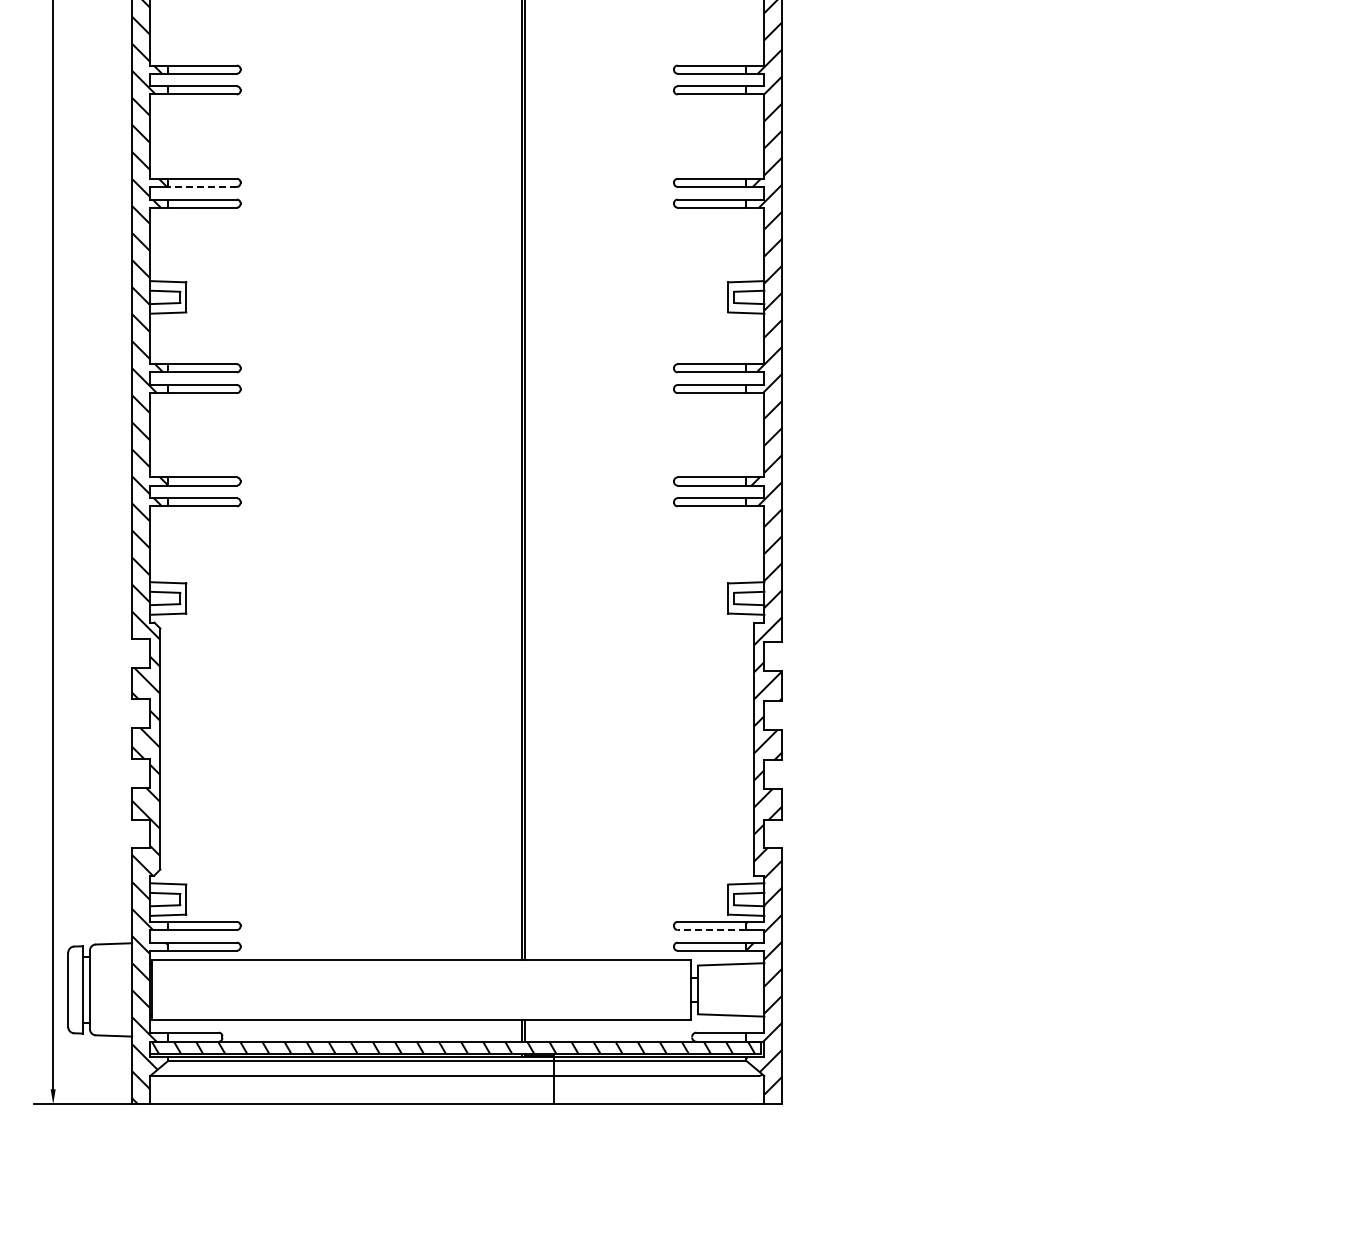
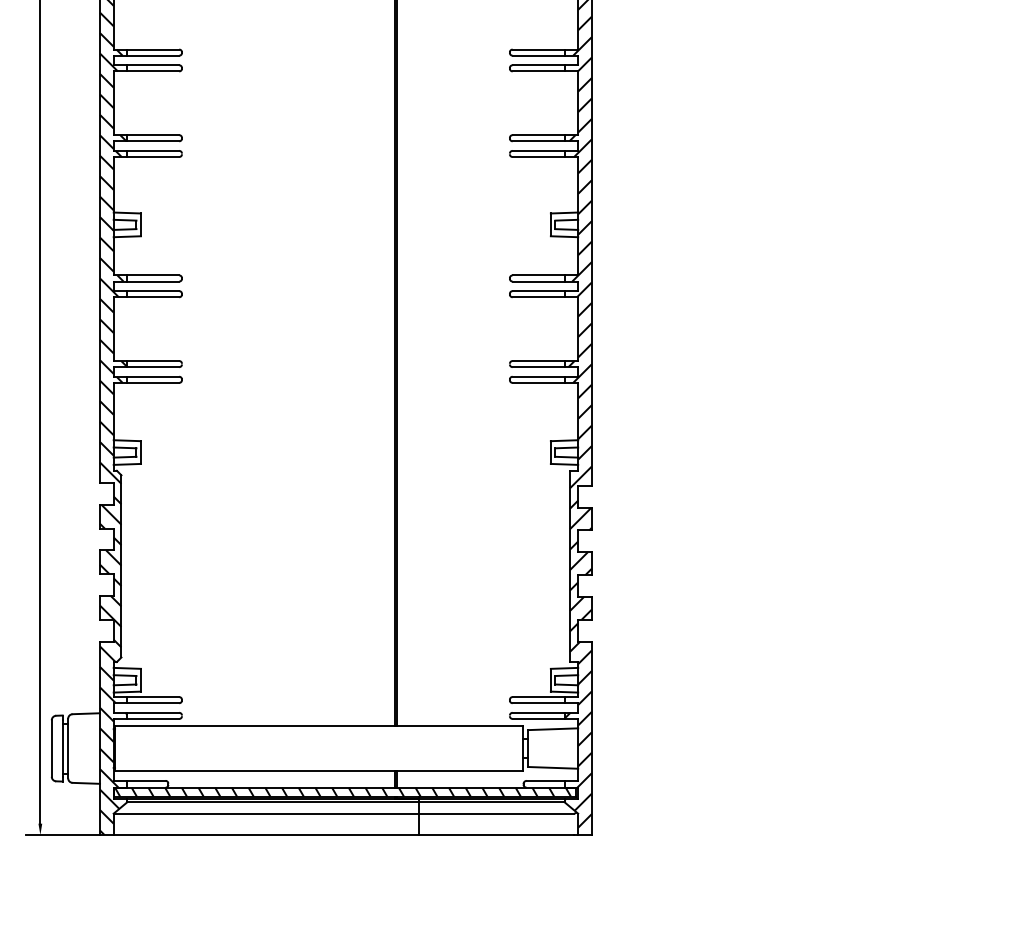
line: (202, 186) -> (153, 141), dashed -> solid
line: (711, 930) -> (538, 703), dashed -> solid

